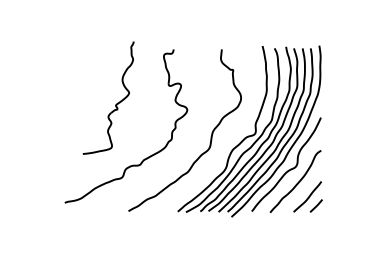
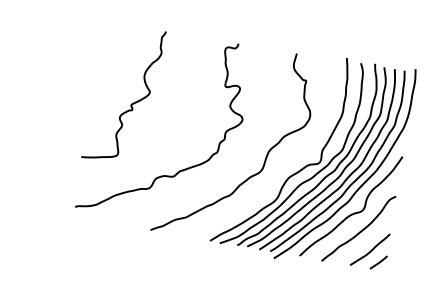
part: (115, 104) -> (130, 103), moved

